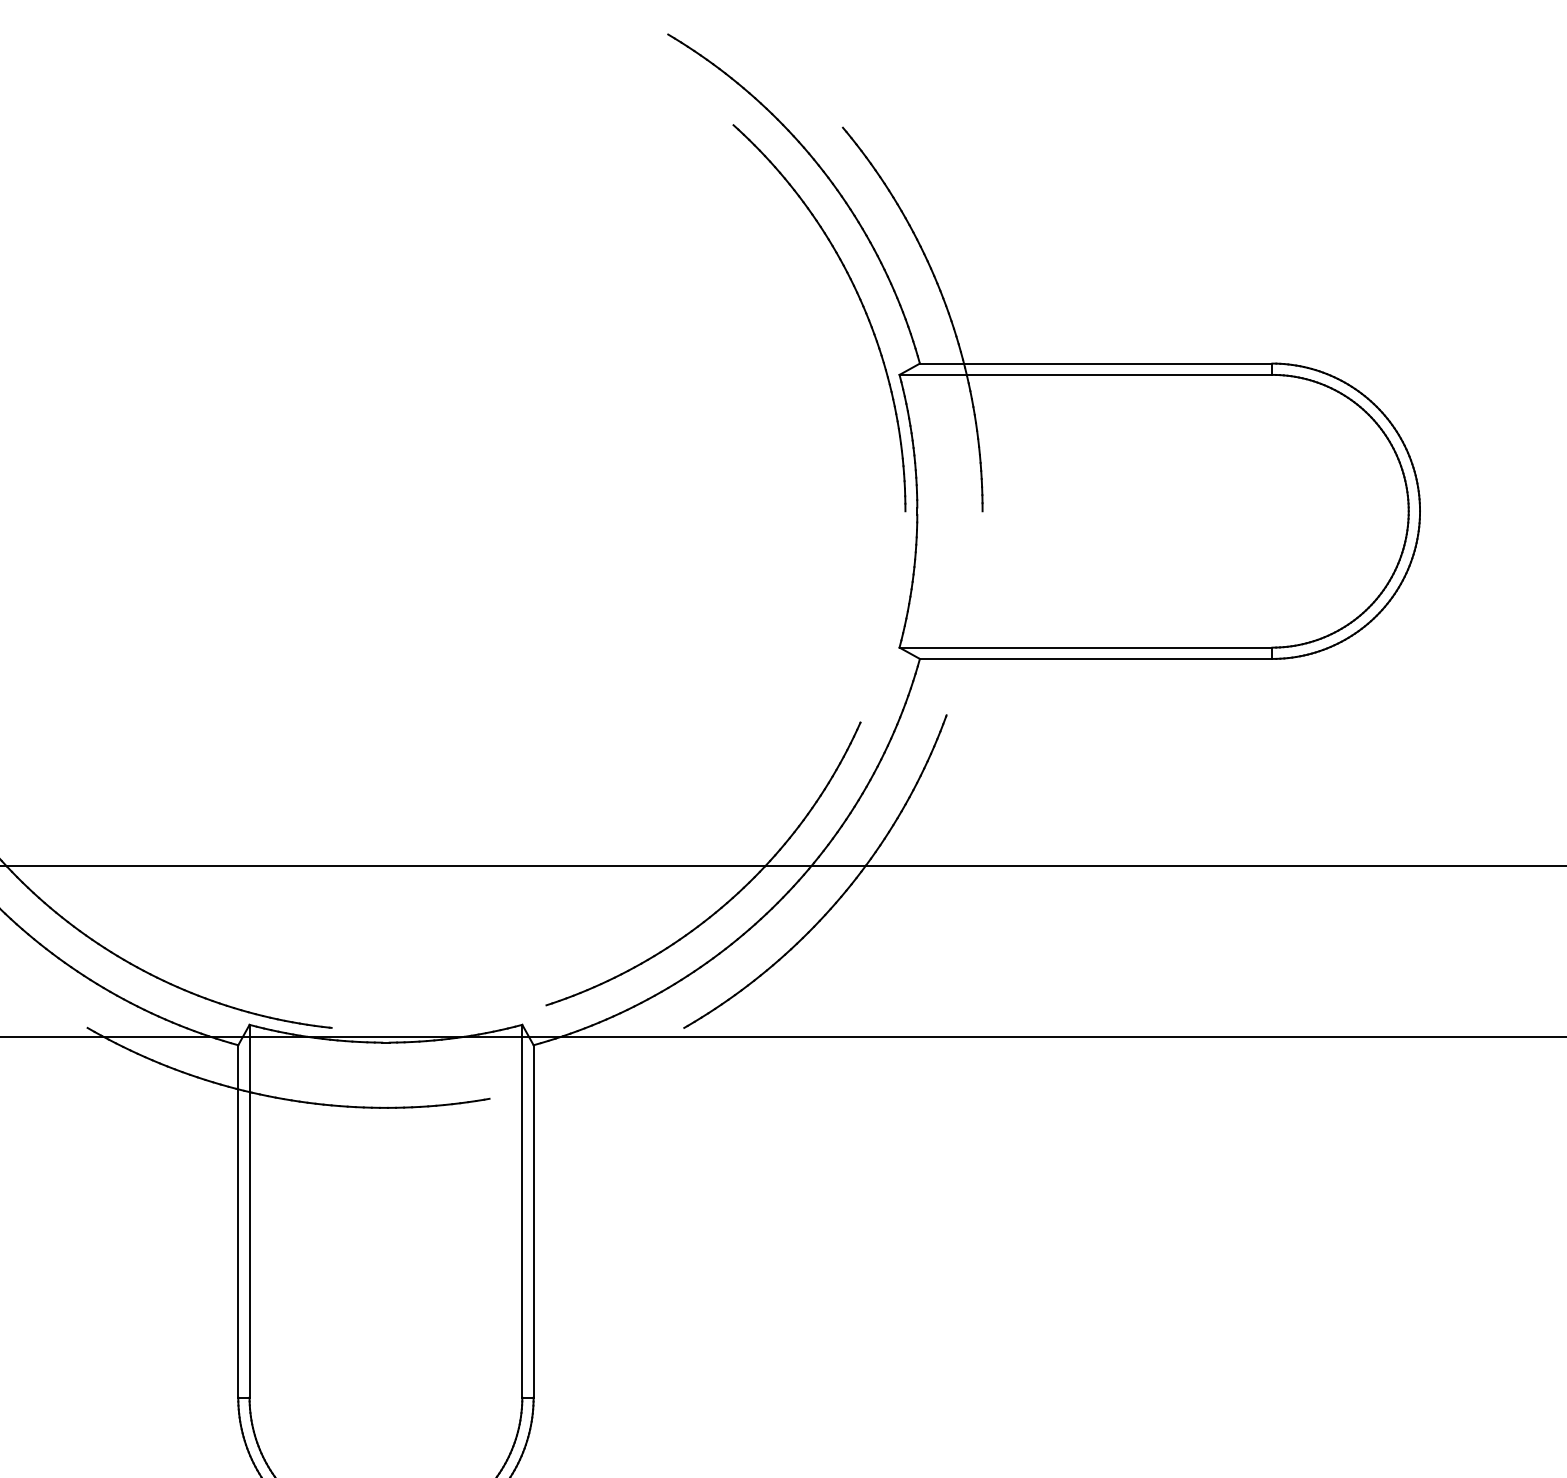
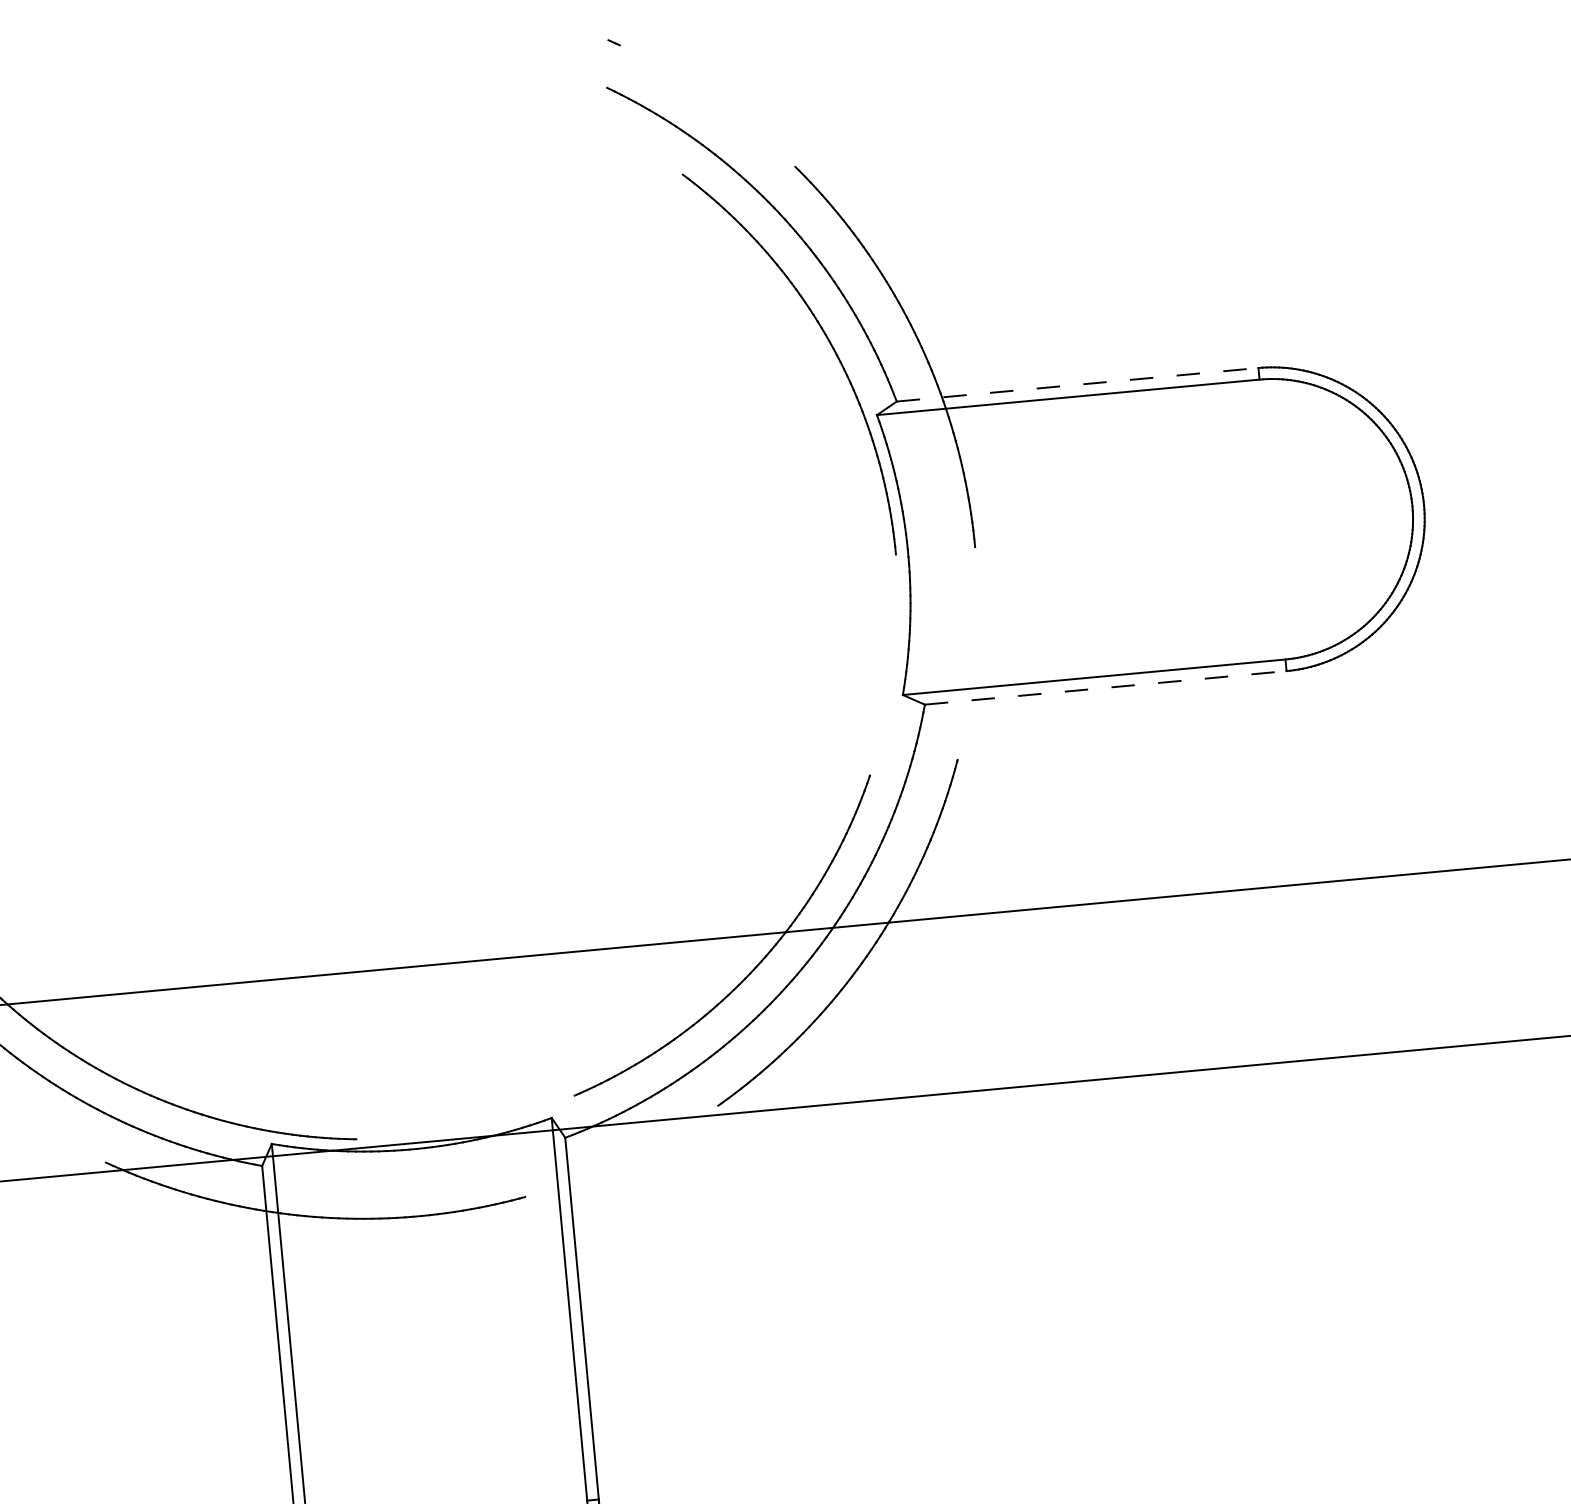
line: (1096, 363) -> (1077, 384), solid -> dashed
line: (1096, 658) -> (1106, 687), solid -> dashed

